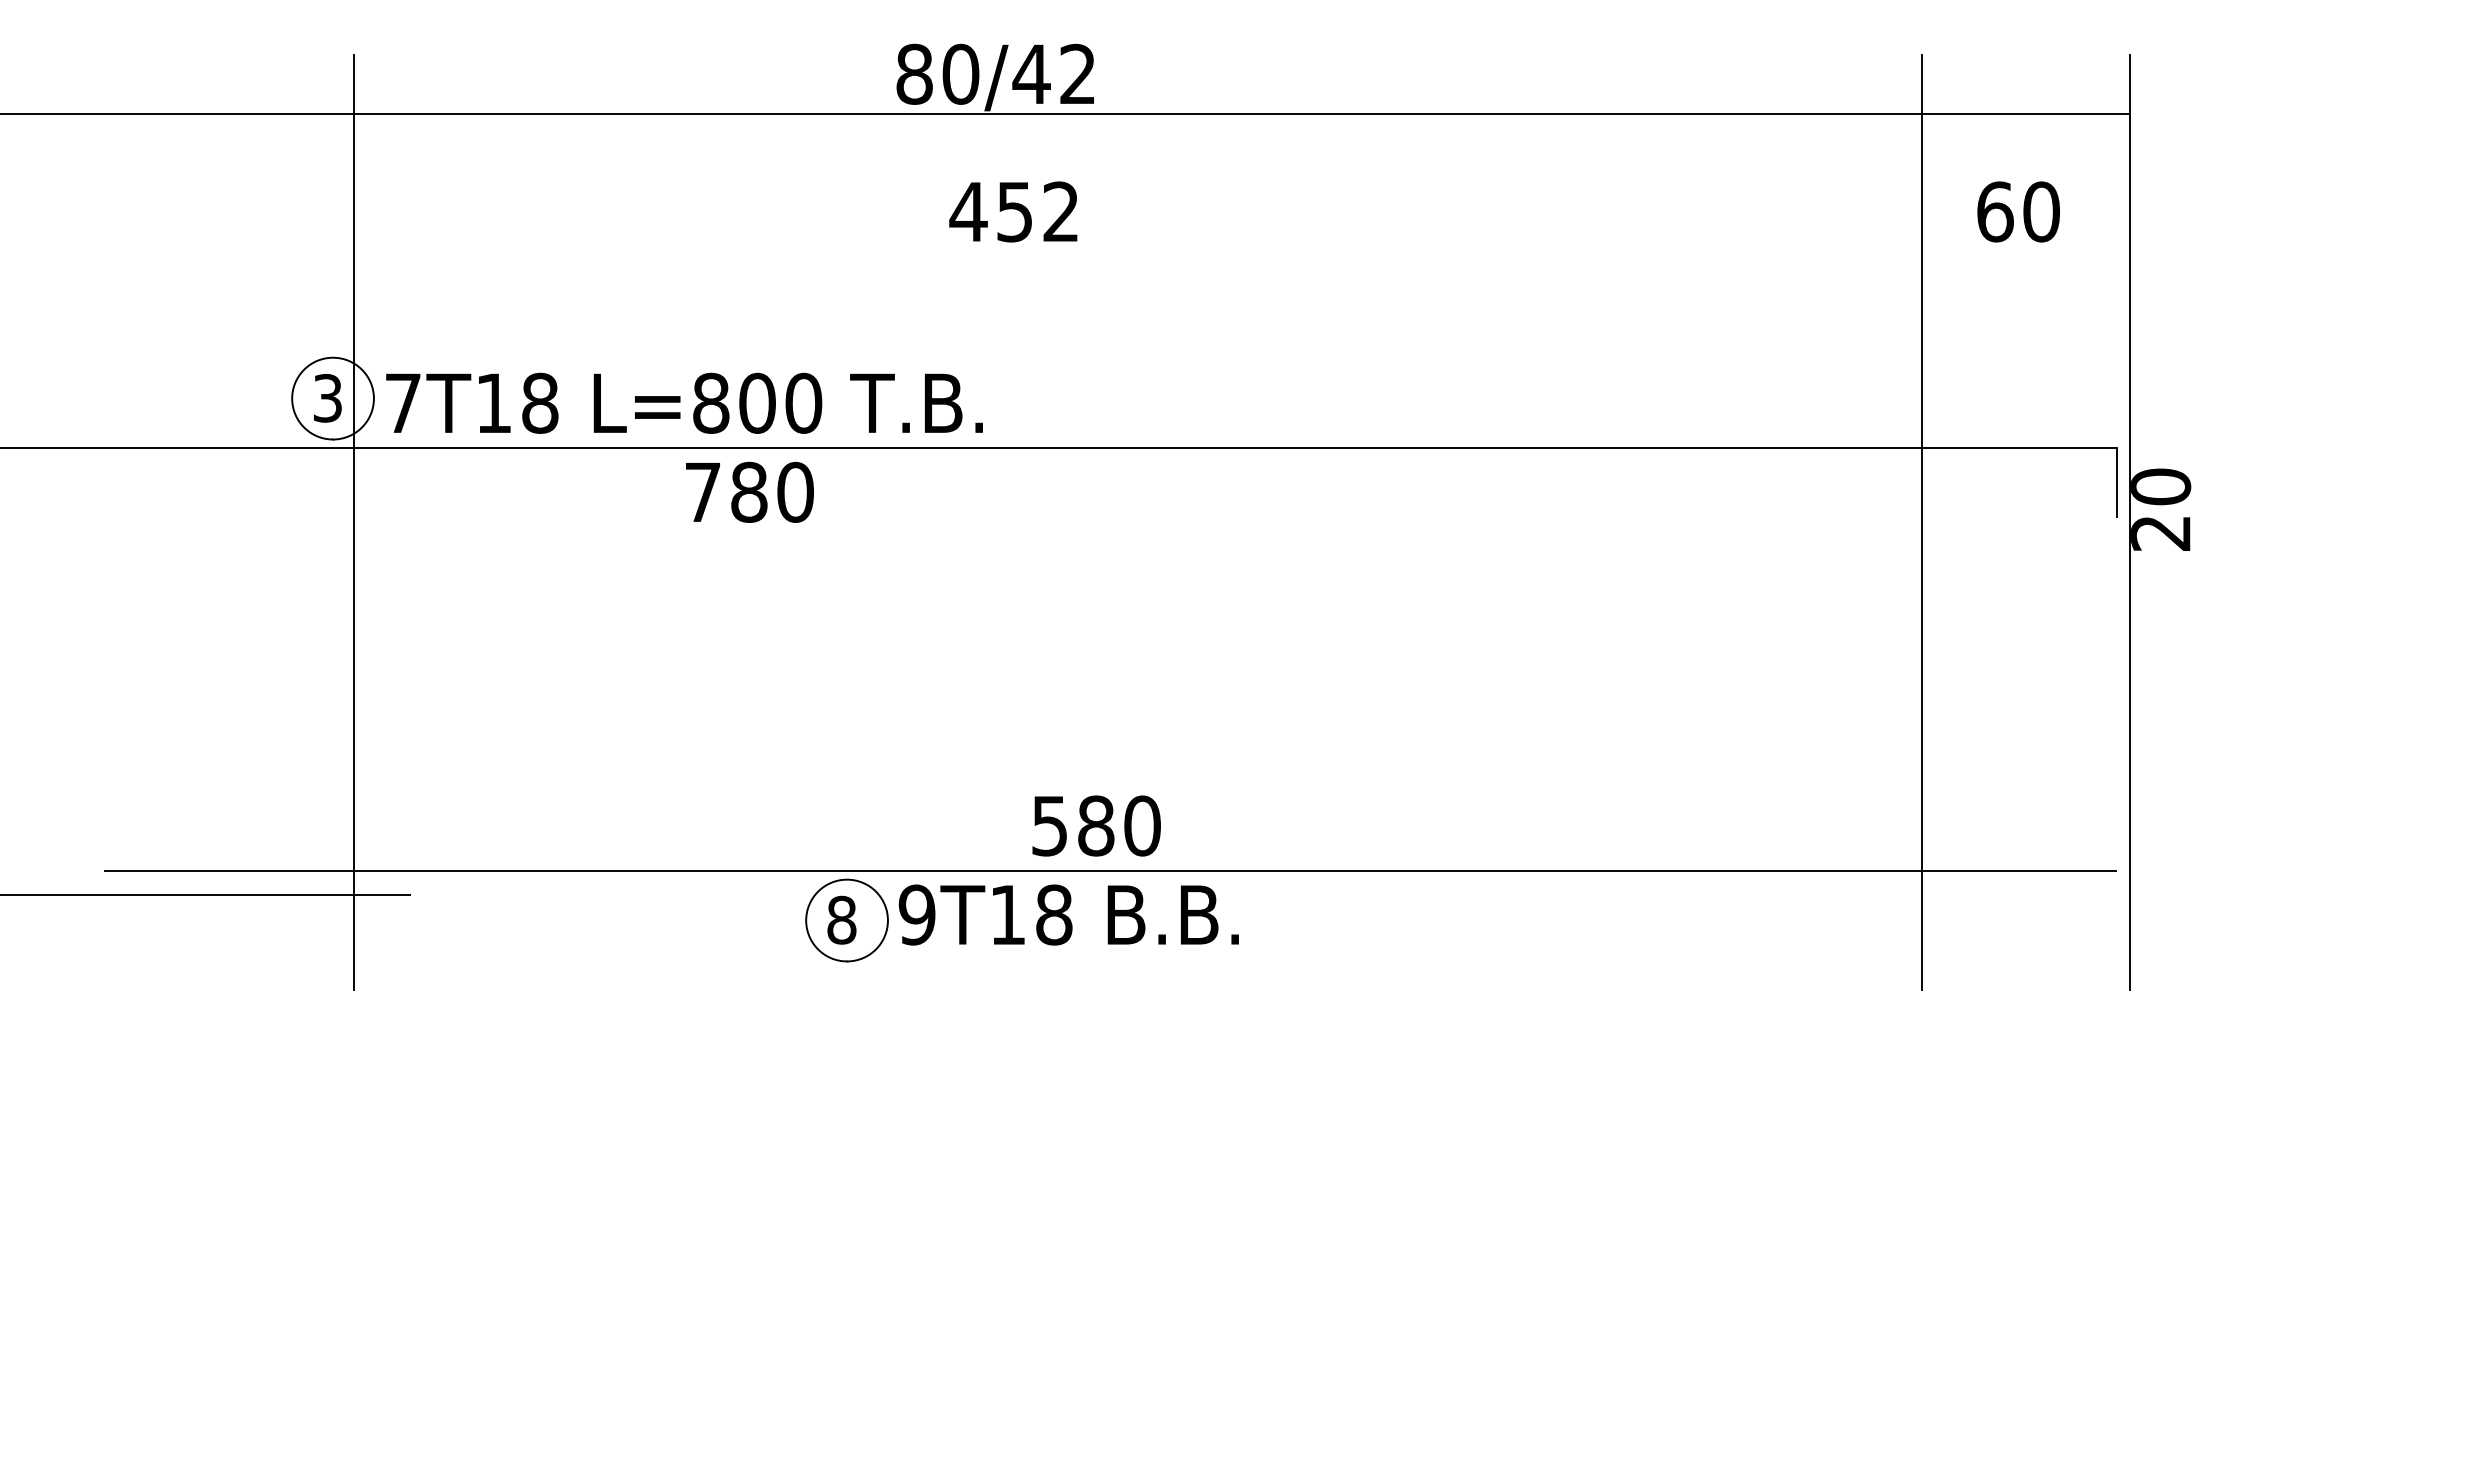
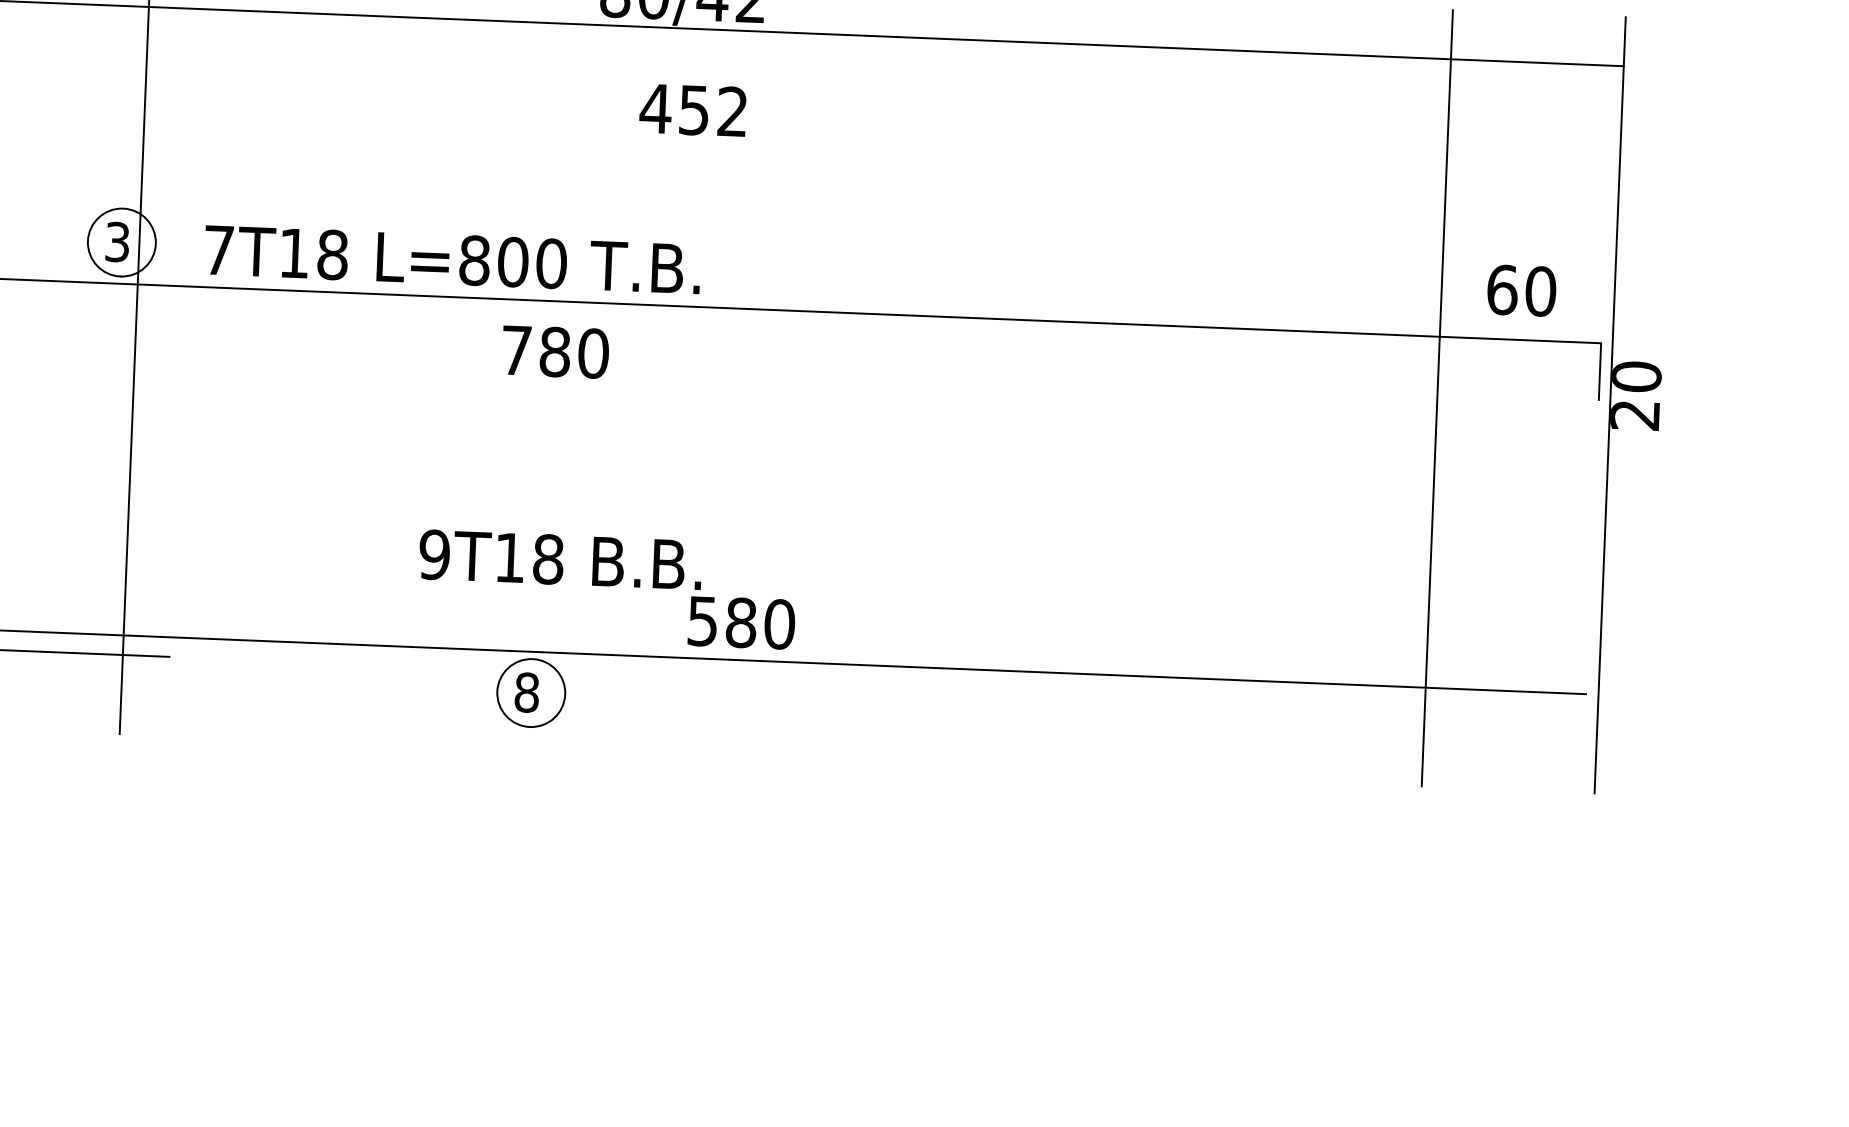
text: (2018, 211) -> (1521, 290), moved
text: (684, 402) -> (452, 259), moved
text: (749, 491) -> (555, 351), moved
text: (1068, 914) -> (560, 559), moved

